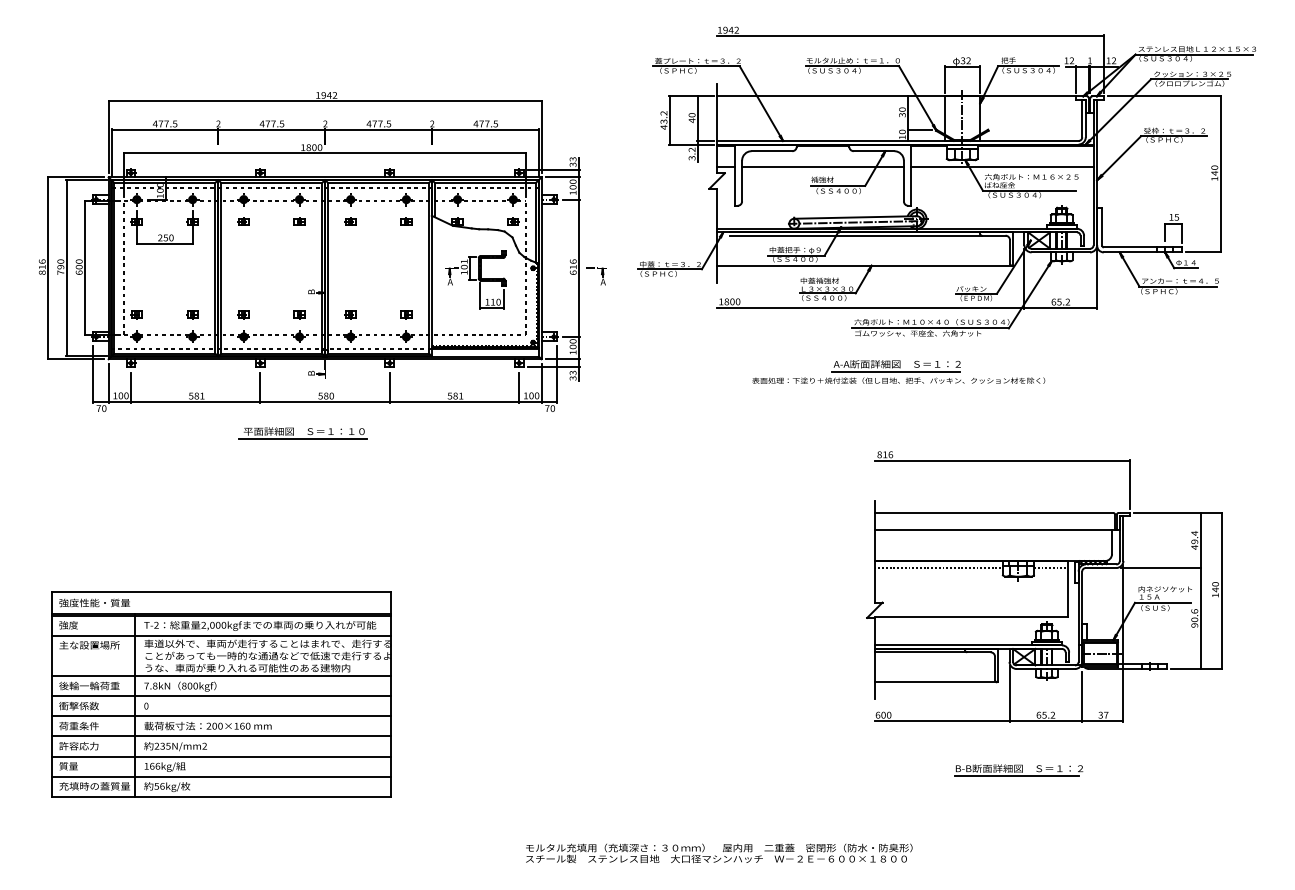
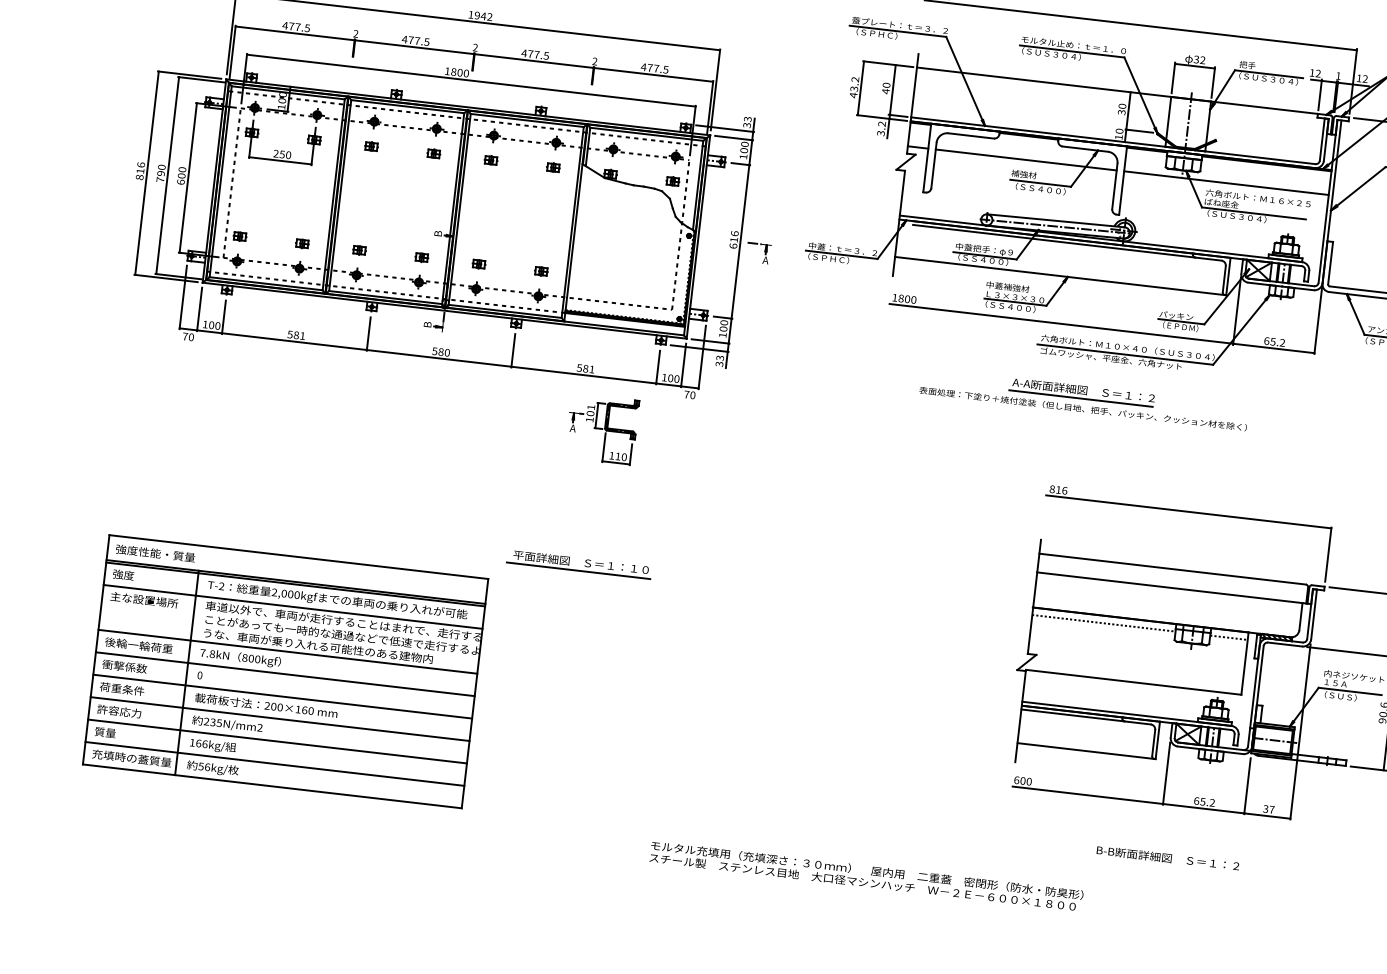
part: (475, 279) -> (601, 428), moved
part: (302, 433) -> (578, 564), moved
line: (1016, 776) -> (1163, 866), removed
text: (719, 853) -> (866, 876), moved

